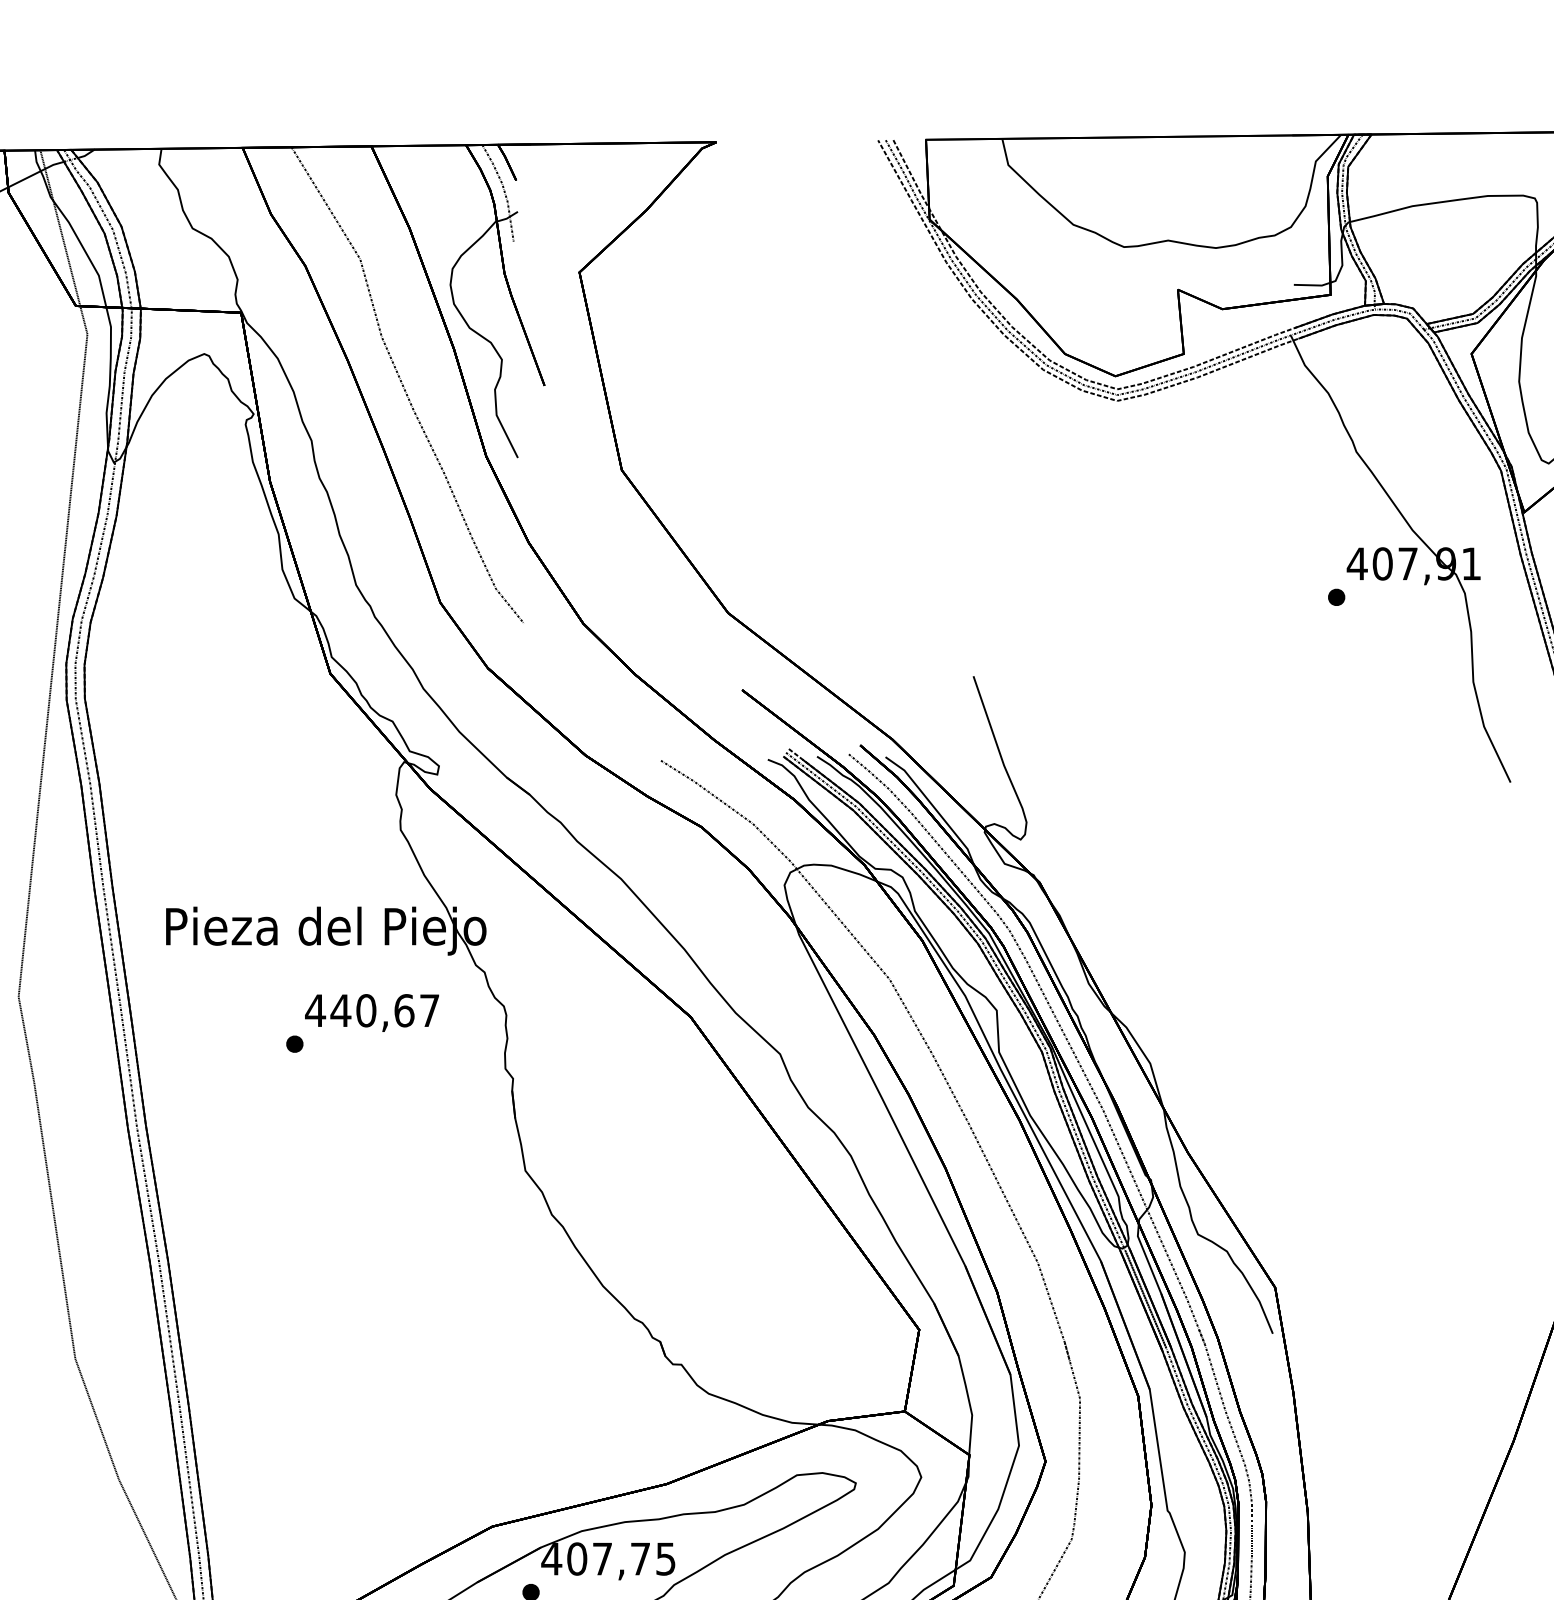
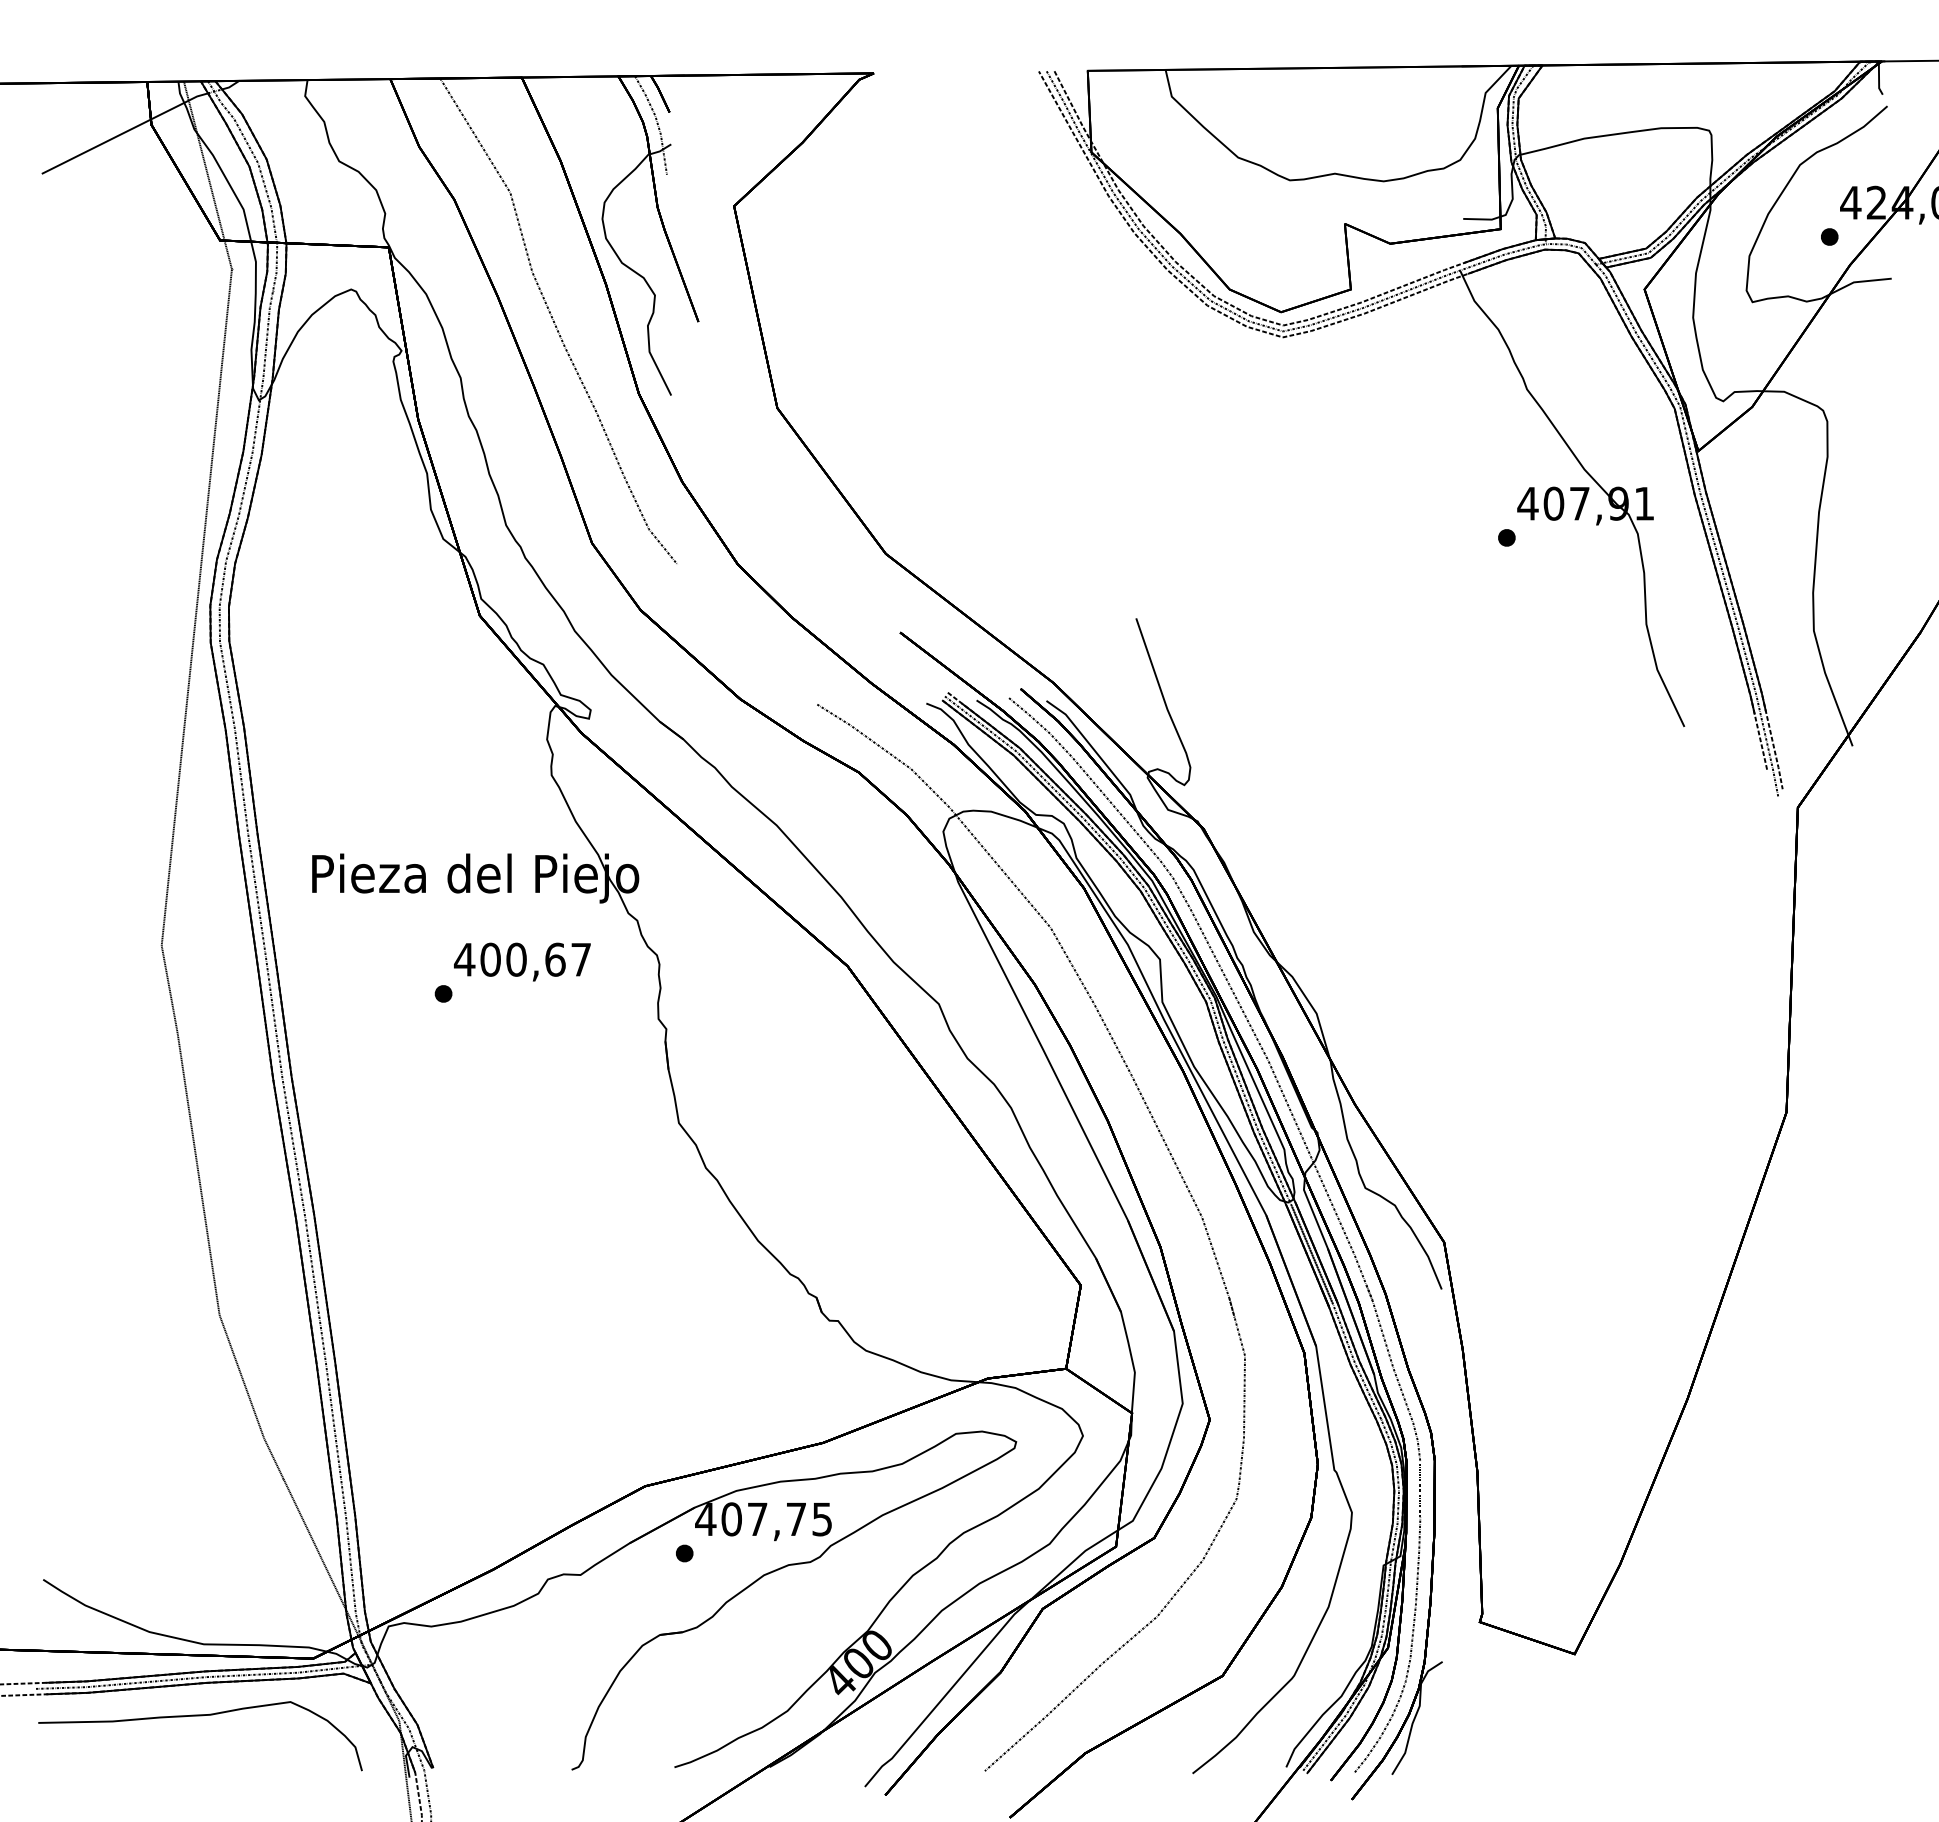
text: (340, 1010) -> (490, 959), 440,67 -> 400,67

